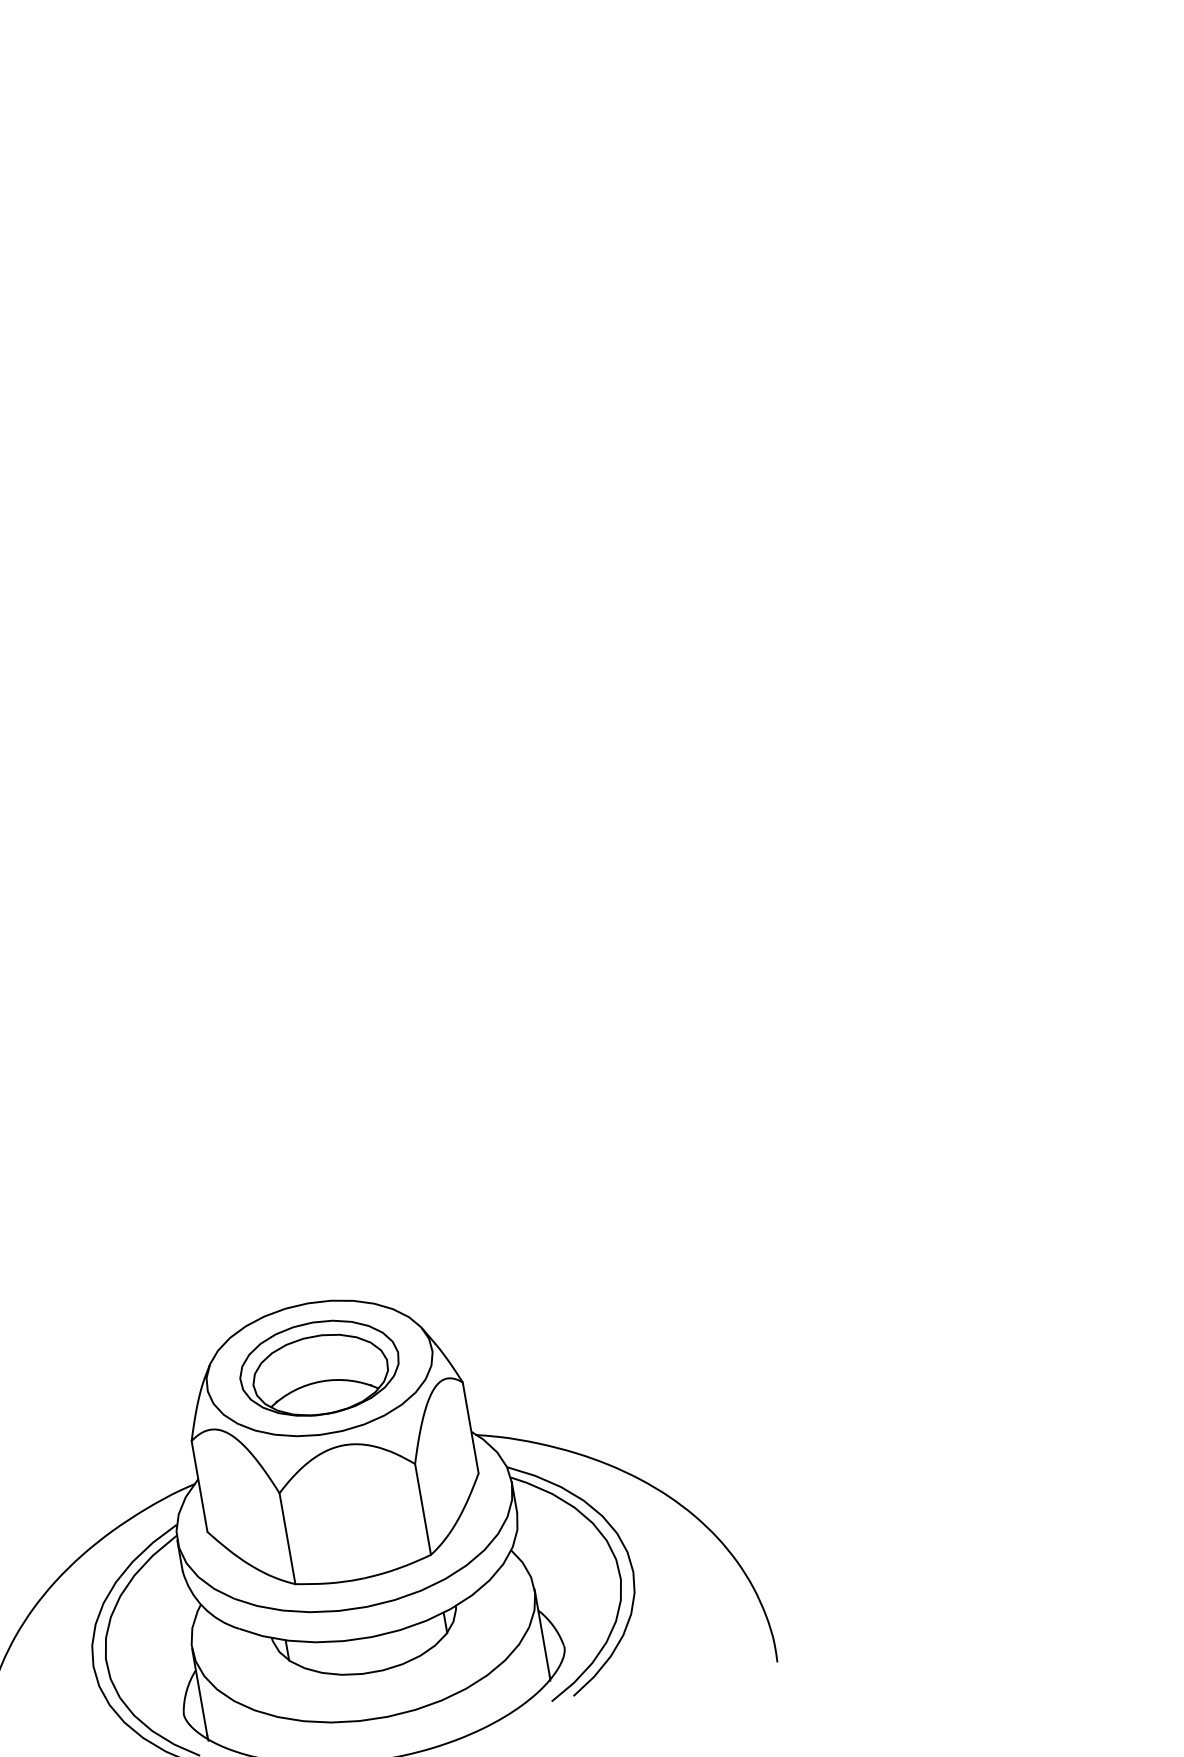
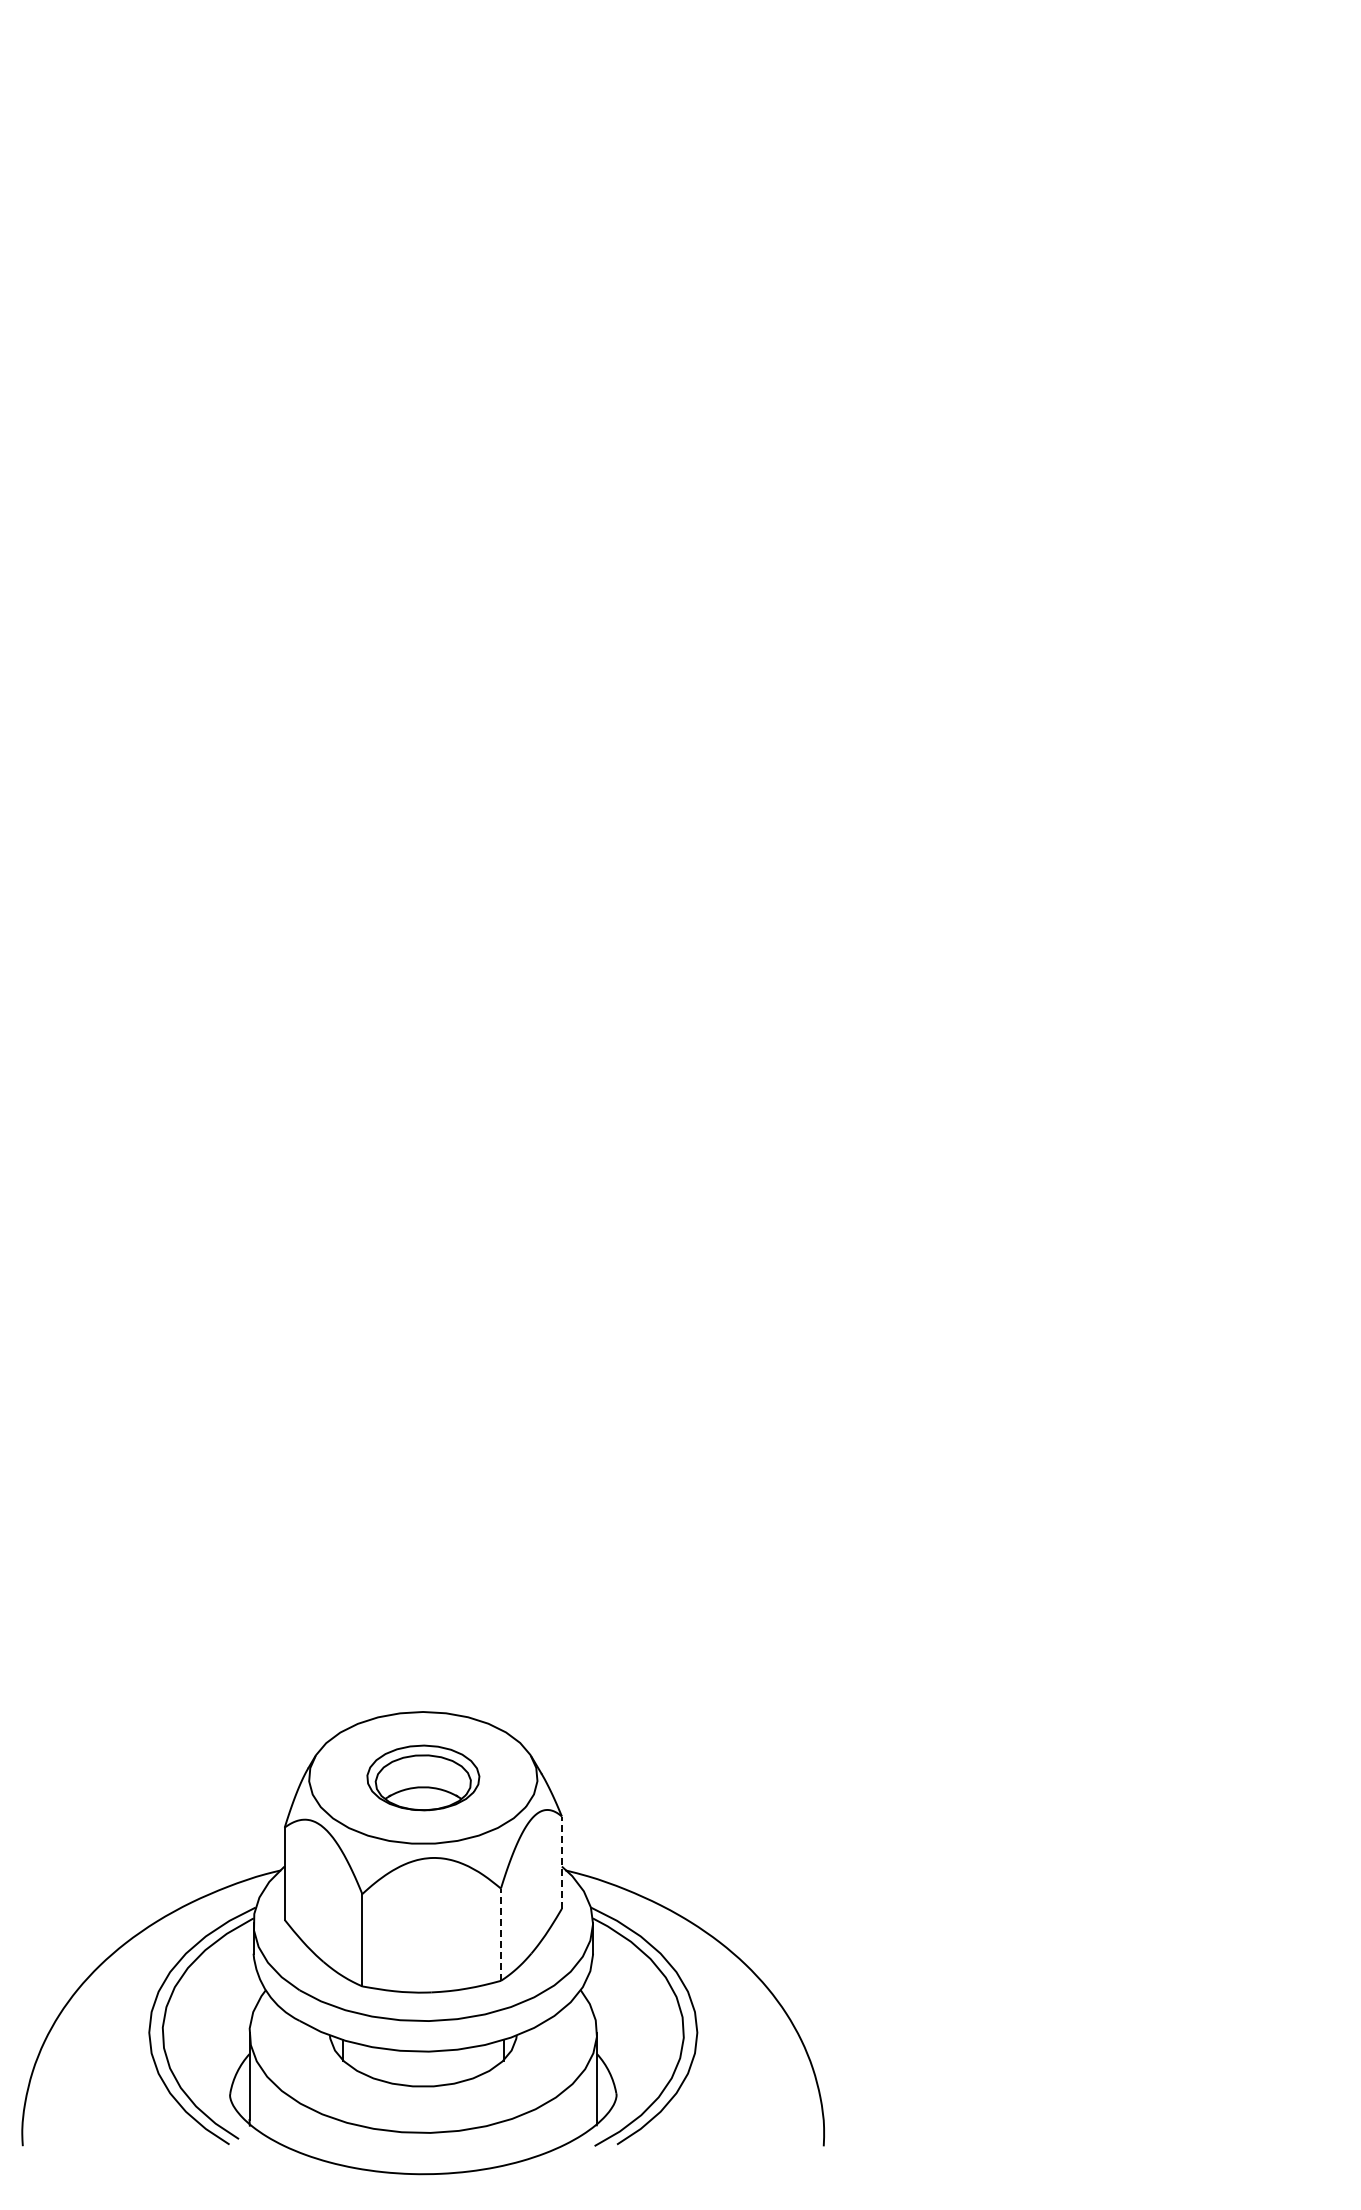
part: (319, 1367) -> (423, 1777), size x0.7
line: (470, 1427) -> (561, 1862), solid -> dashed
line: (422, 1509) -> (500, 1934), solid -> dashed

